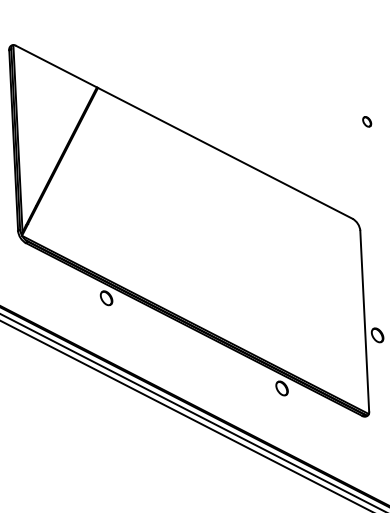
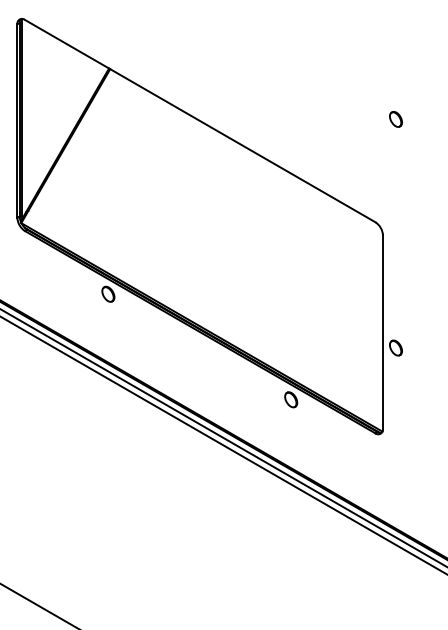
part: (366, 121) -> (395, 119), size x1.43

